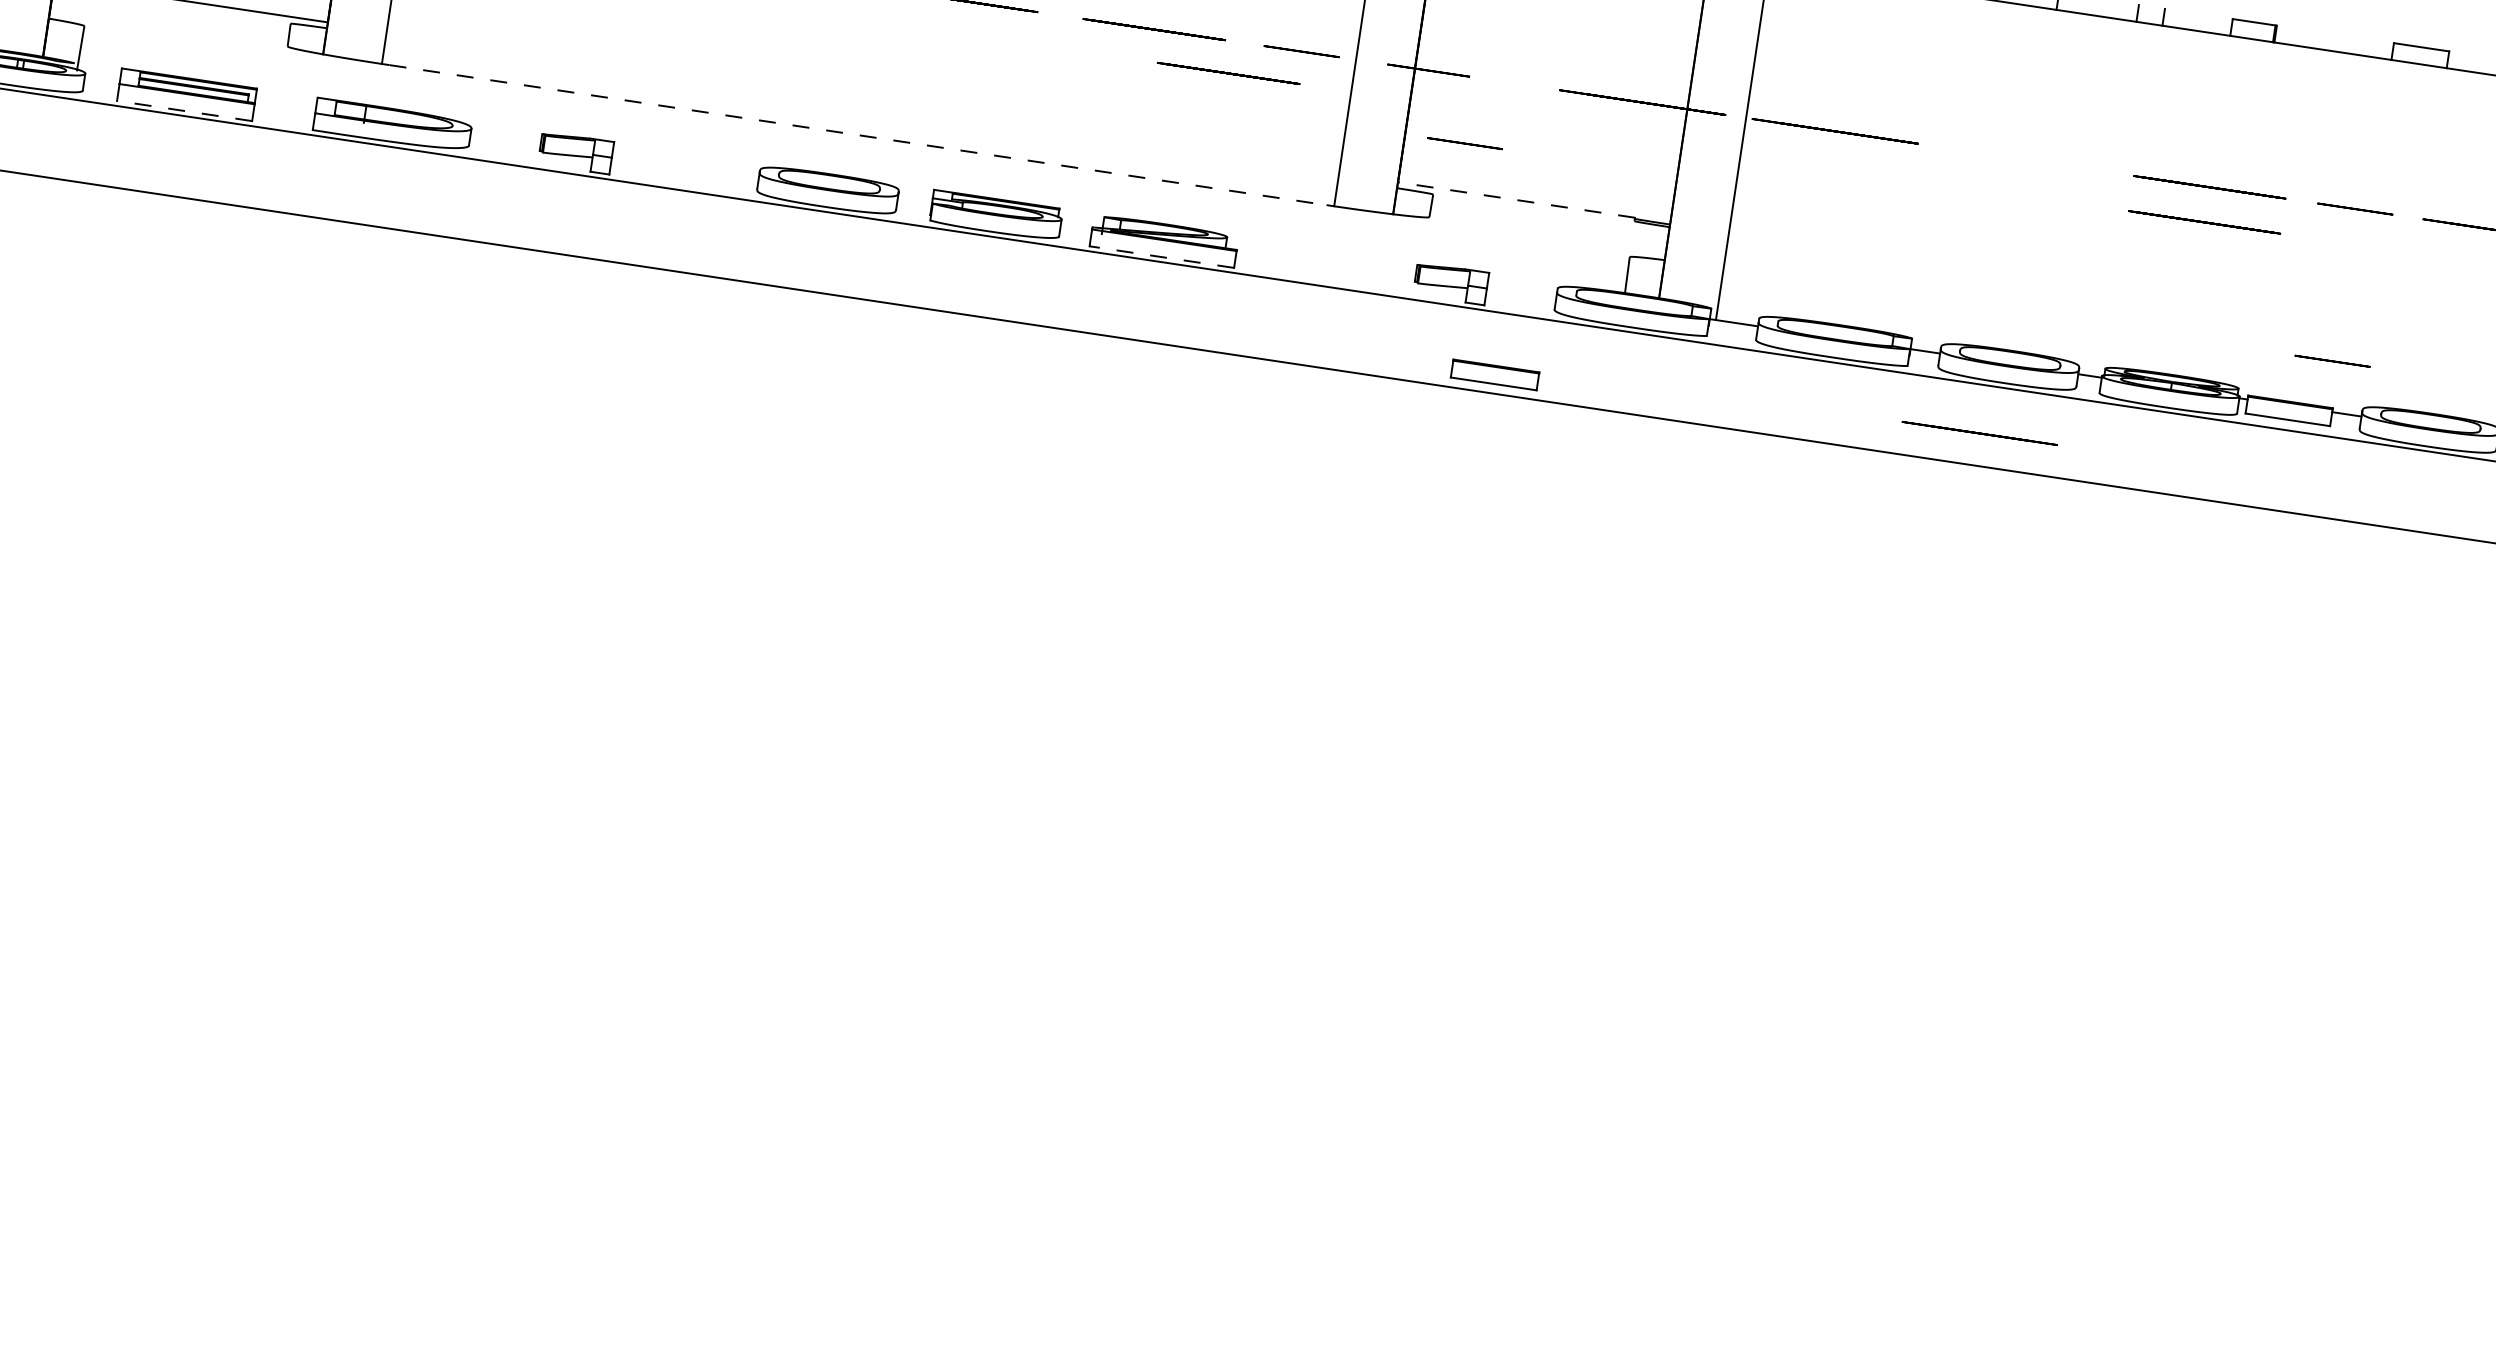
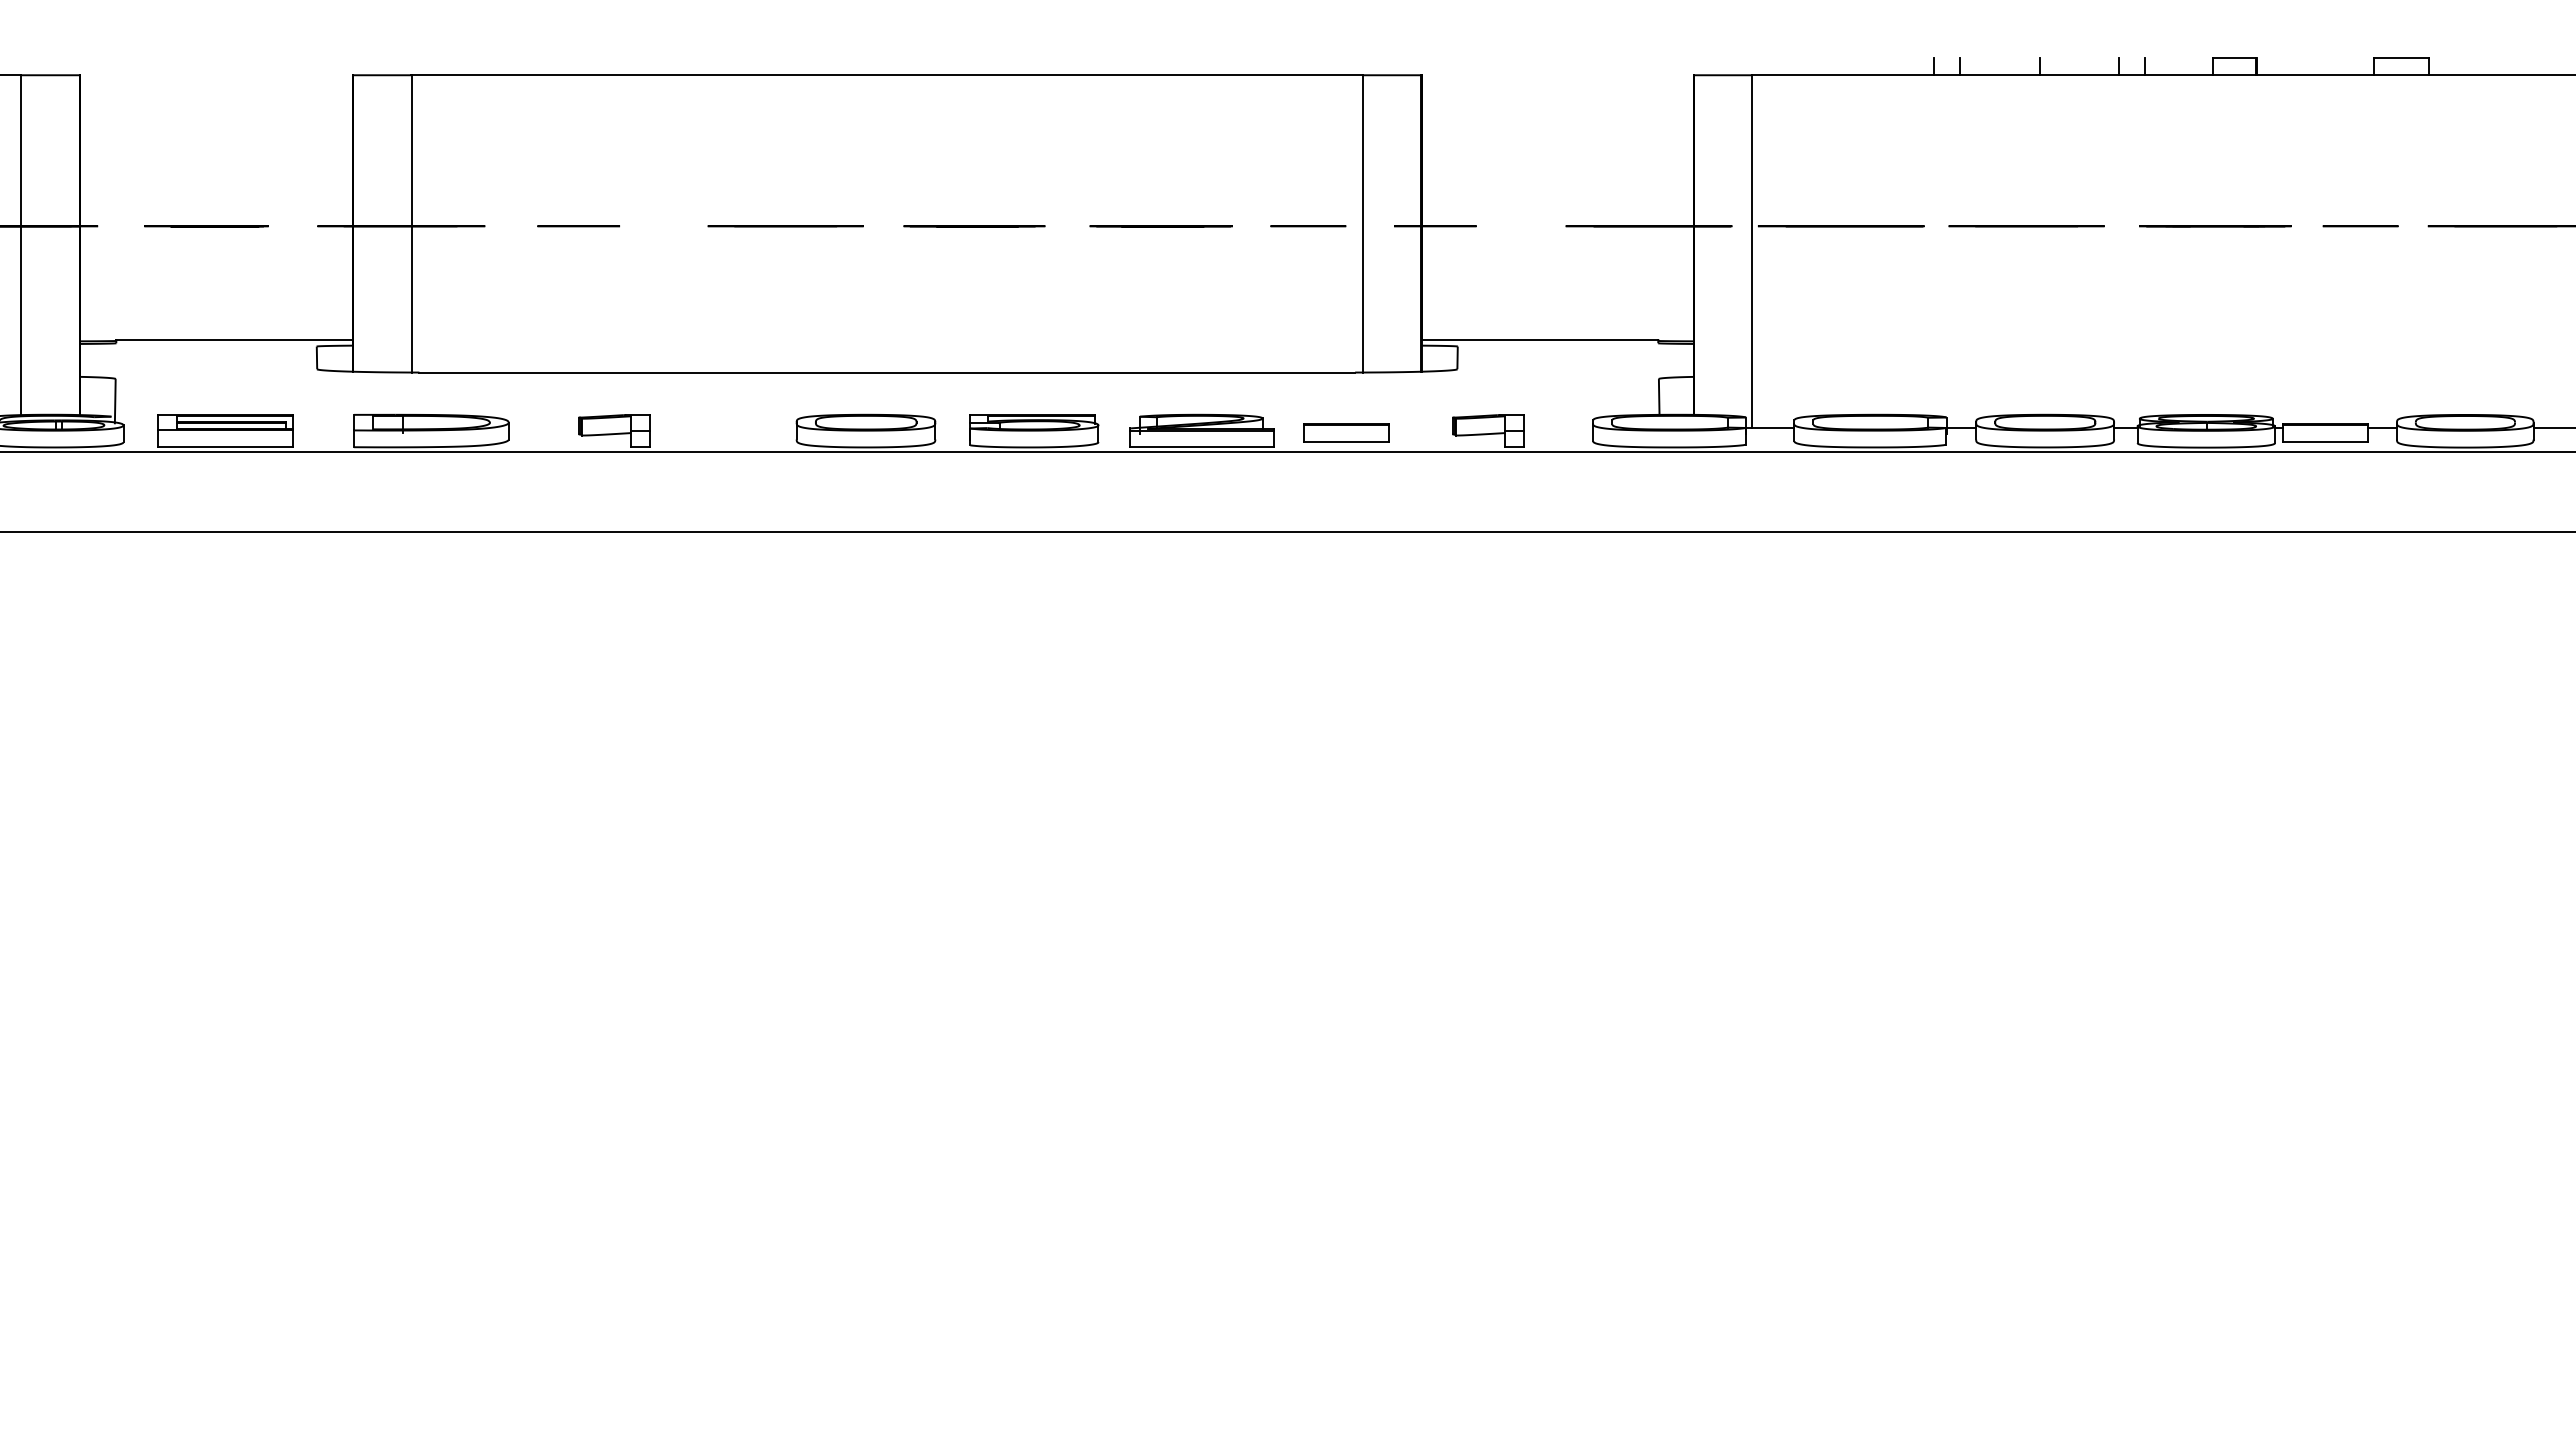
line: (1227, 73) -> (1239, 258), removed
line: (184, 111) -> (225, 447), dashed -> solid
line: (858, 135) -> (887, 372), dashed -> solid
line: (1465, 143) -> (1481, 292), removed
line: (1516, 199) -> (1539, 339), dashed -> solid
line: (2204, 222) -> (2215, 261), removed
line: (1161, 257) -> (1201, 447), dashed -> solid
line: (2332, 361) -> (2360, 378), removed
part: (1495, 374) -> (1346, 432), moved
line: (1979, 433) -> (2026, 226), moved

